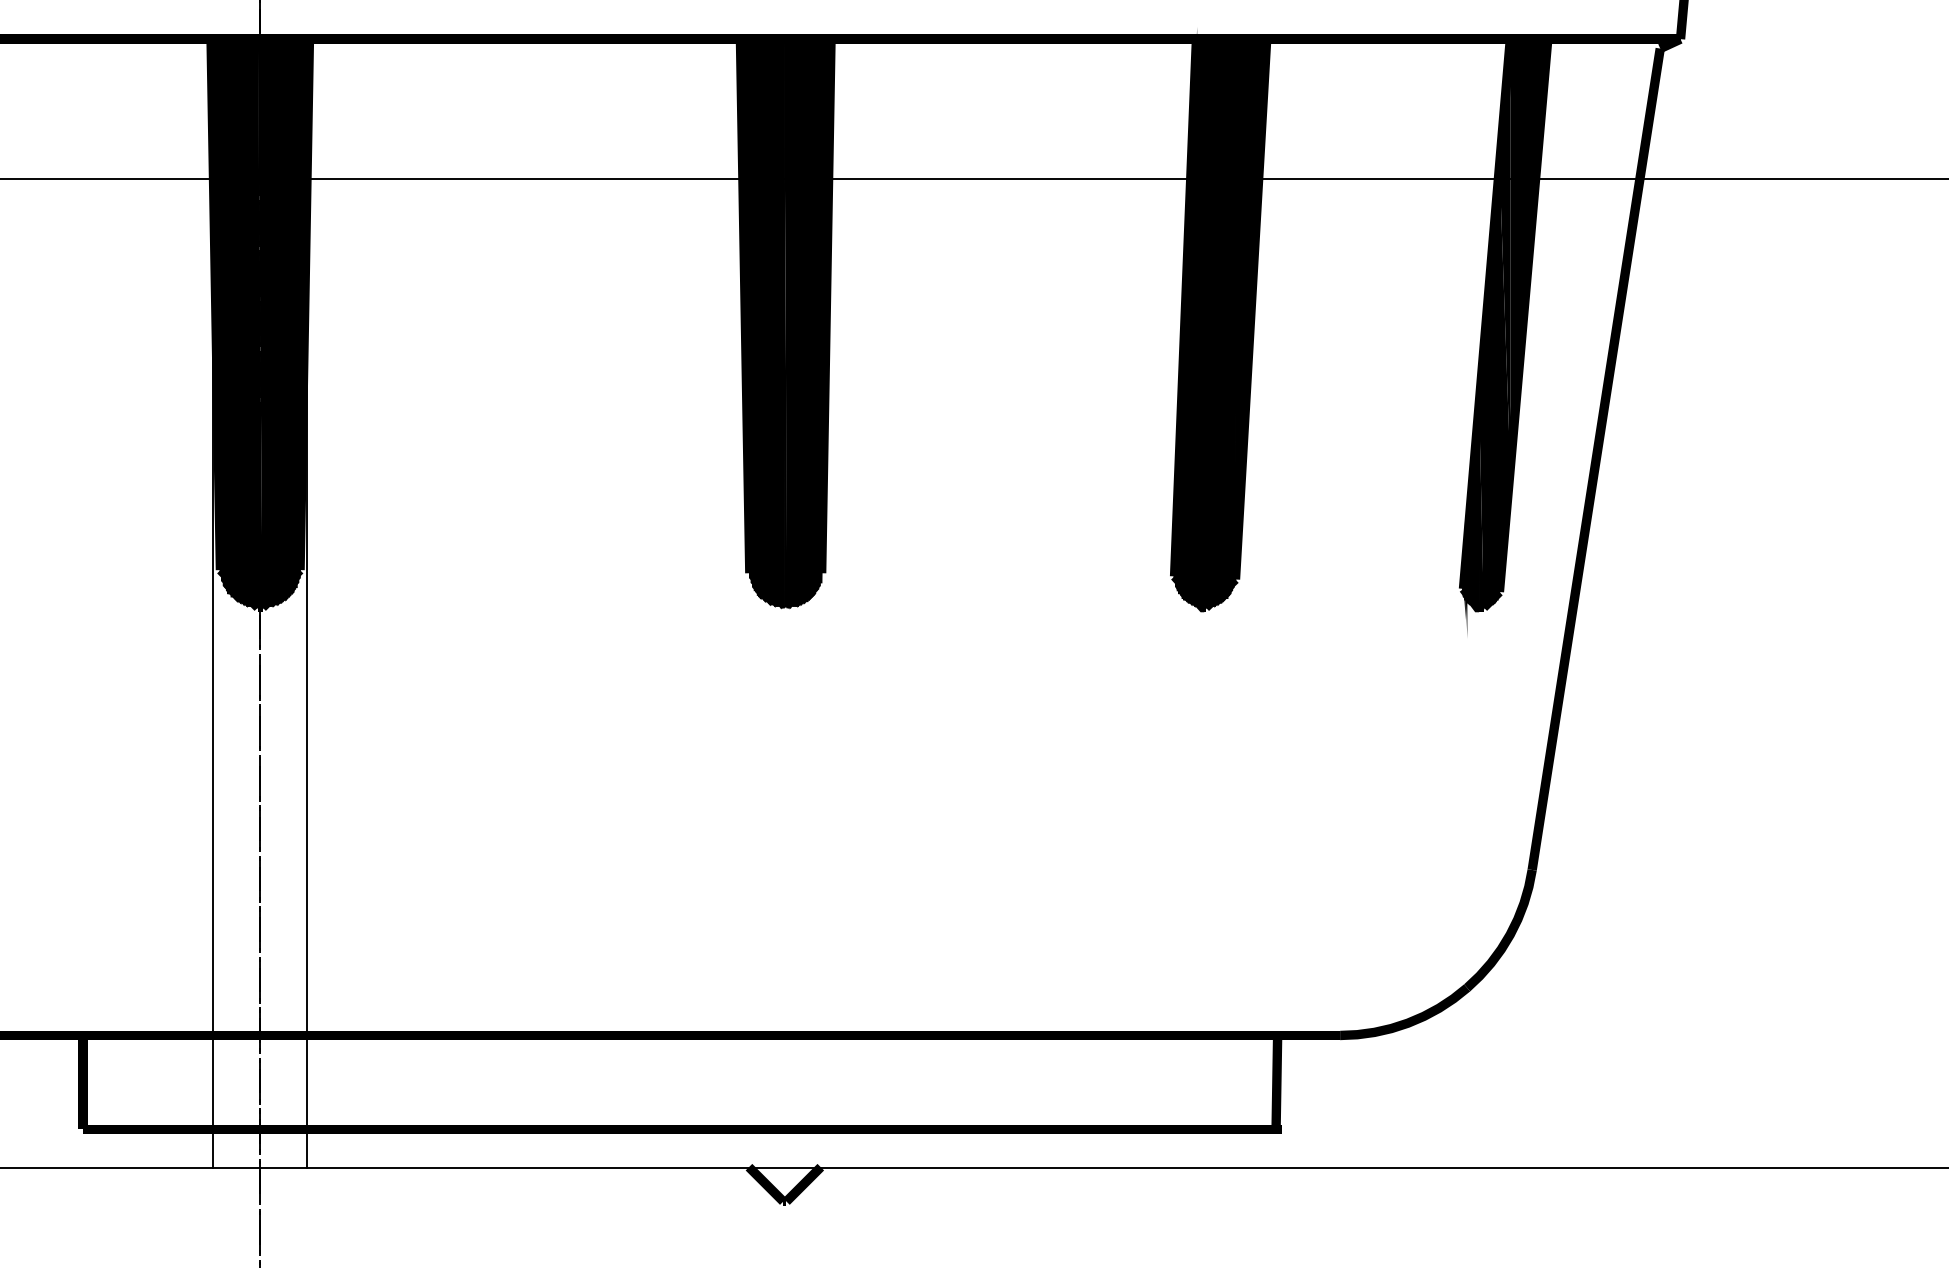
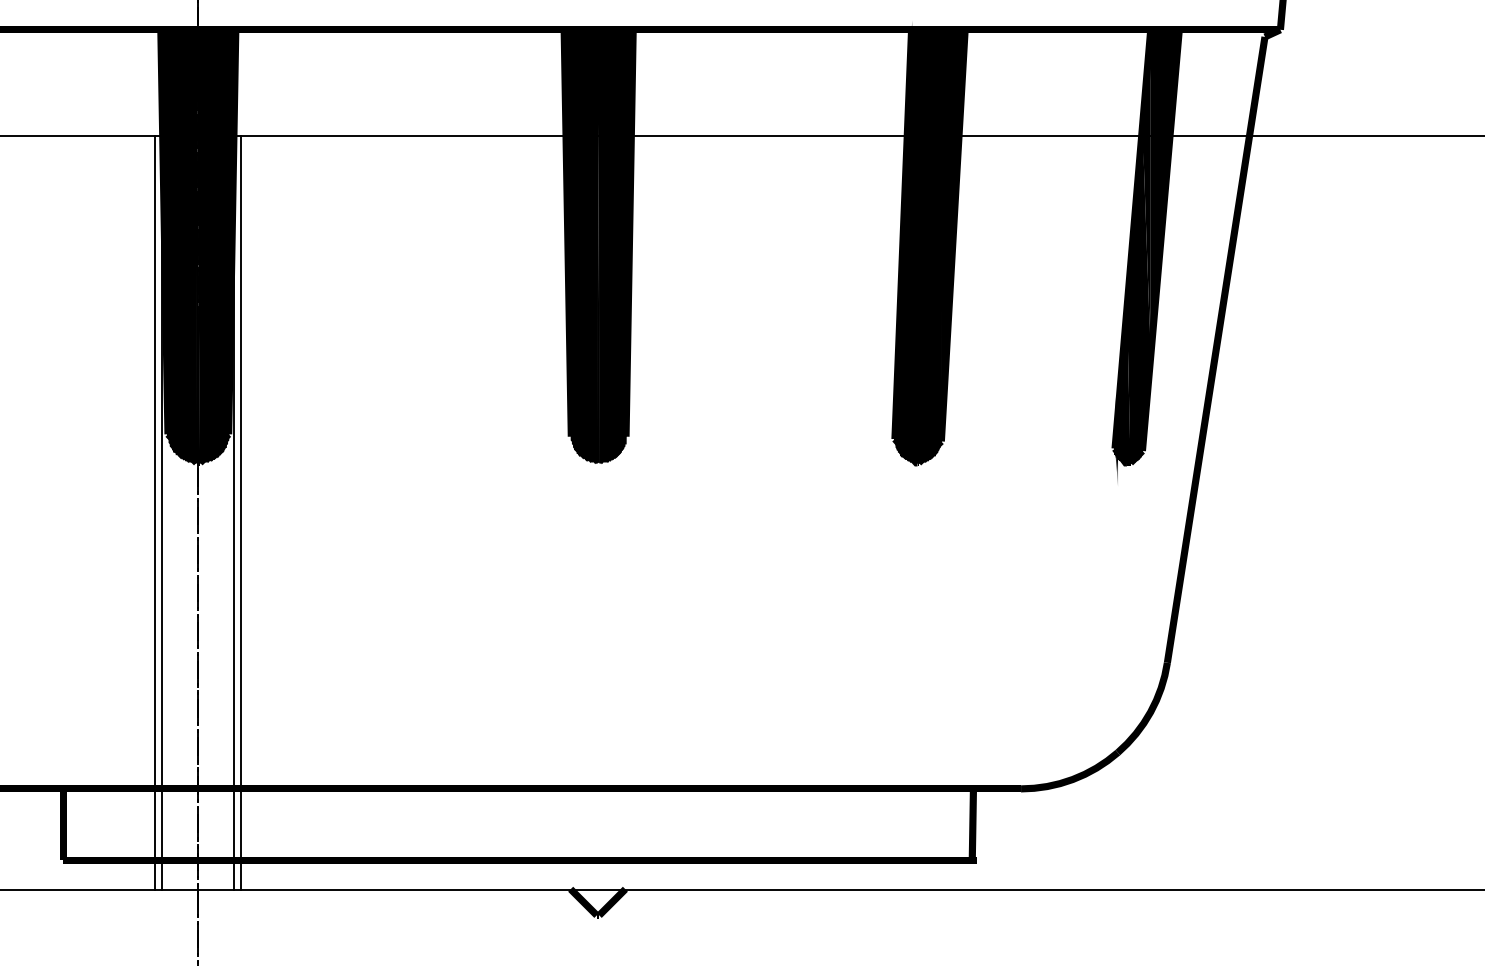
line: (203, 673) -> (155, 513), added
line: (316, 673) -> (241, 513), added

